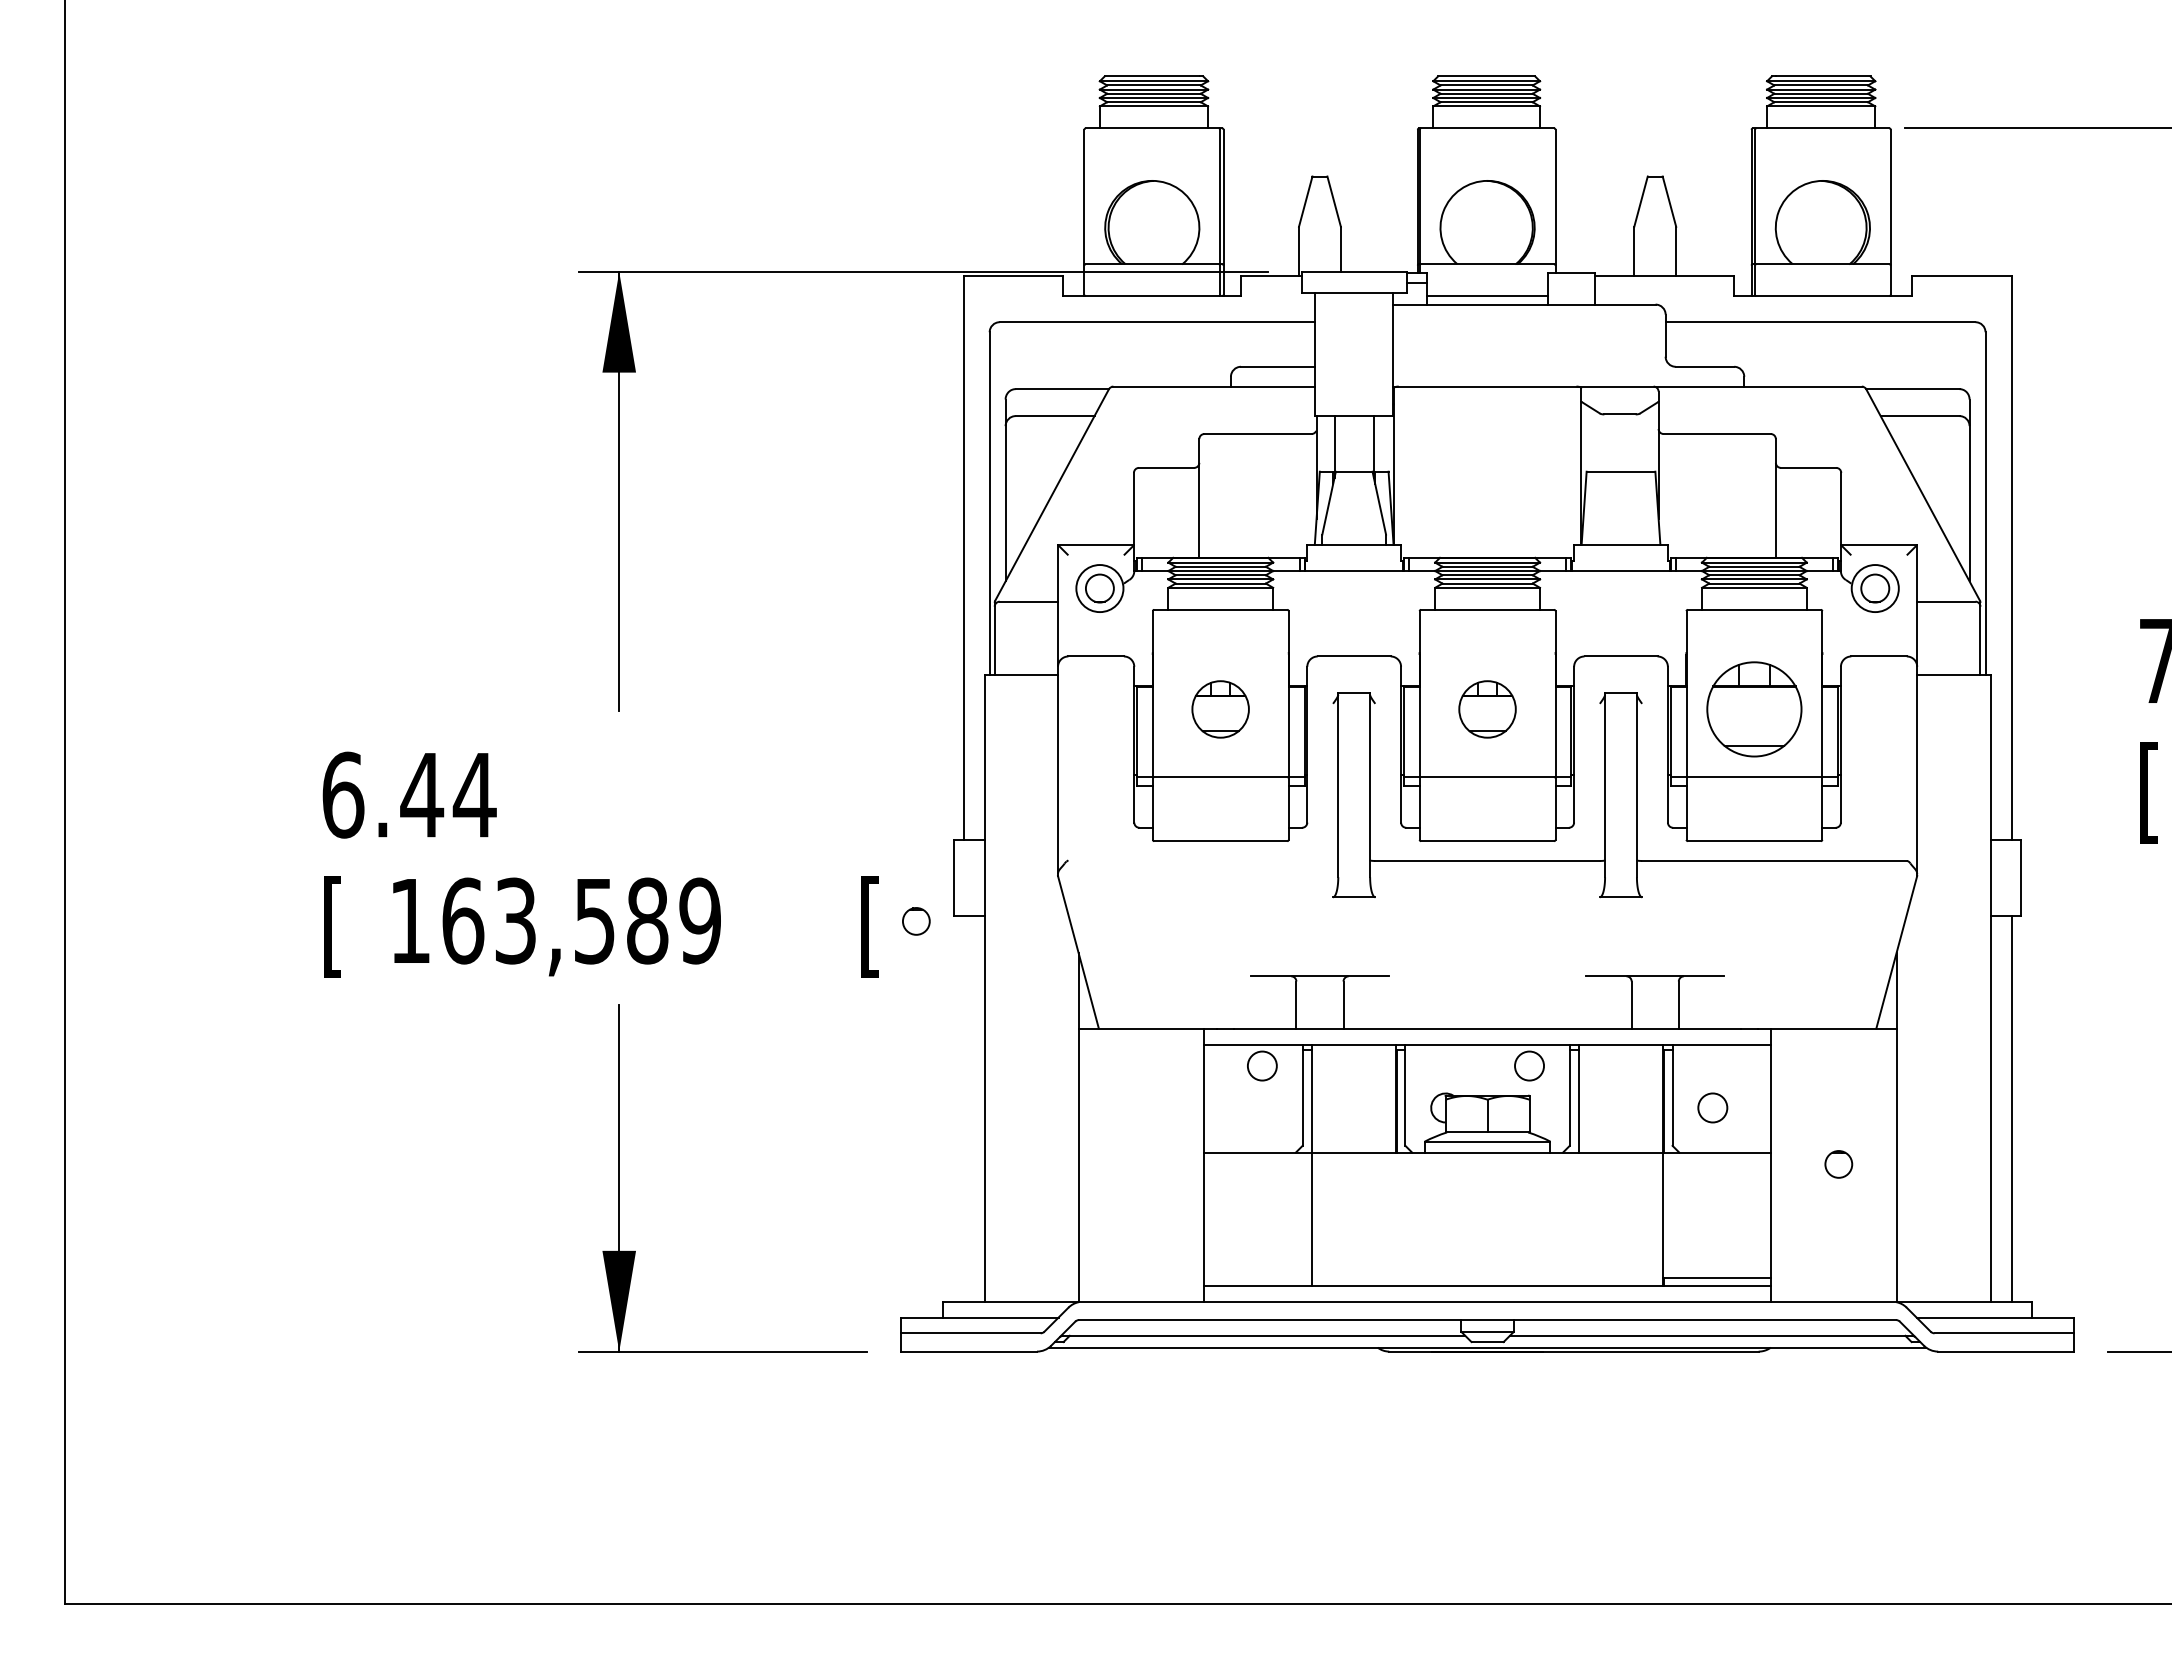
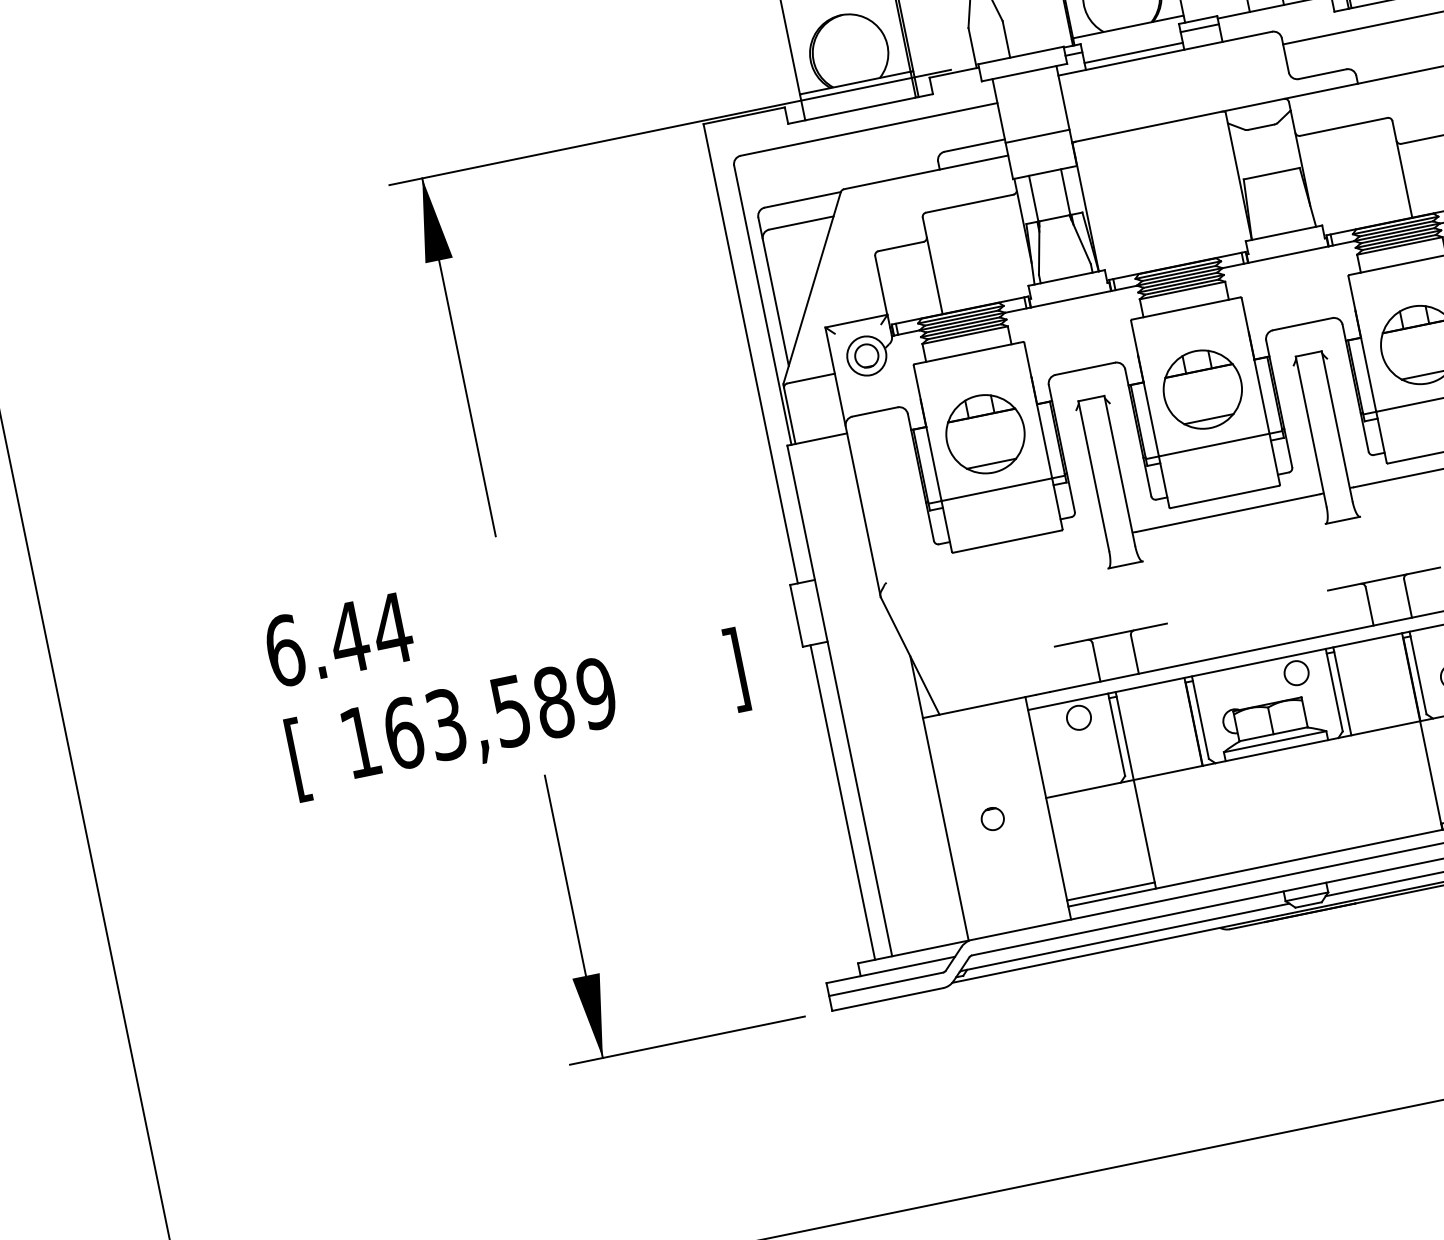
line: (1570, 282) -> (1198, 28), added
line: (1353, 371) -> (1037, 136), added
part: (1220, 709) -> (985, 434), size x1.67
part: (1487, 709) -> (1202, 389), size x1.67
circle: (916, 921) -> (992, 819), moved
text: (870, 926) -> (736, 669), [ -> ]
line: (963, 1108) -> (842, 802), added
line: (1257, 1278) -> (1110, 891), added

